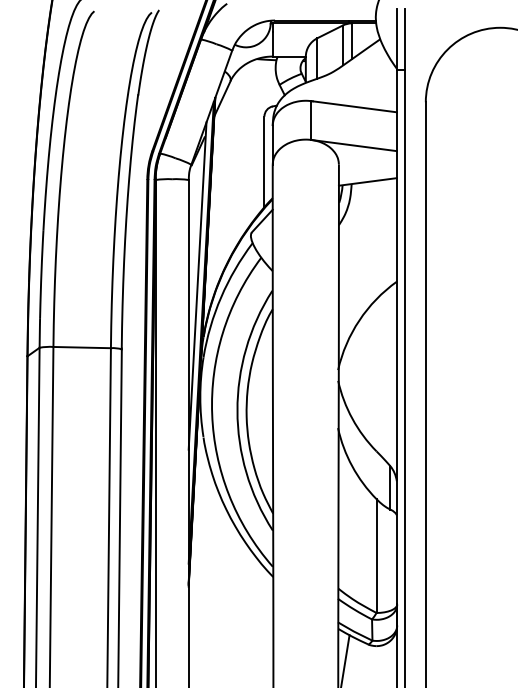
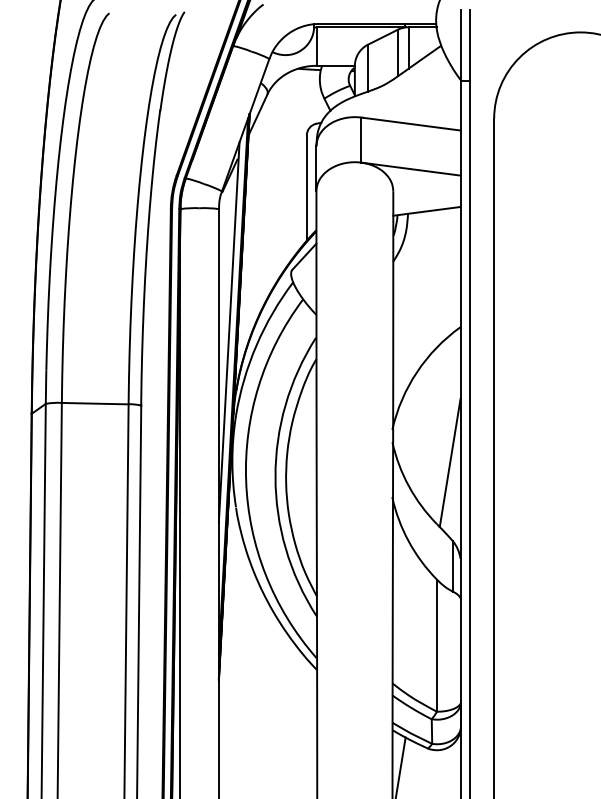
line: (387, 398) -> (449, 462), added

